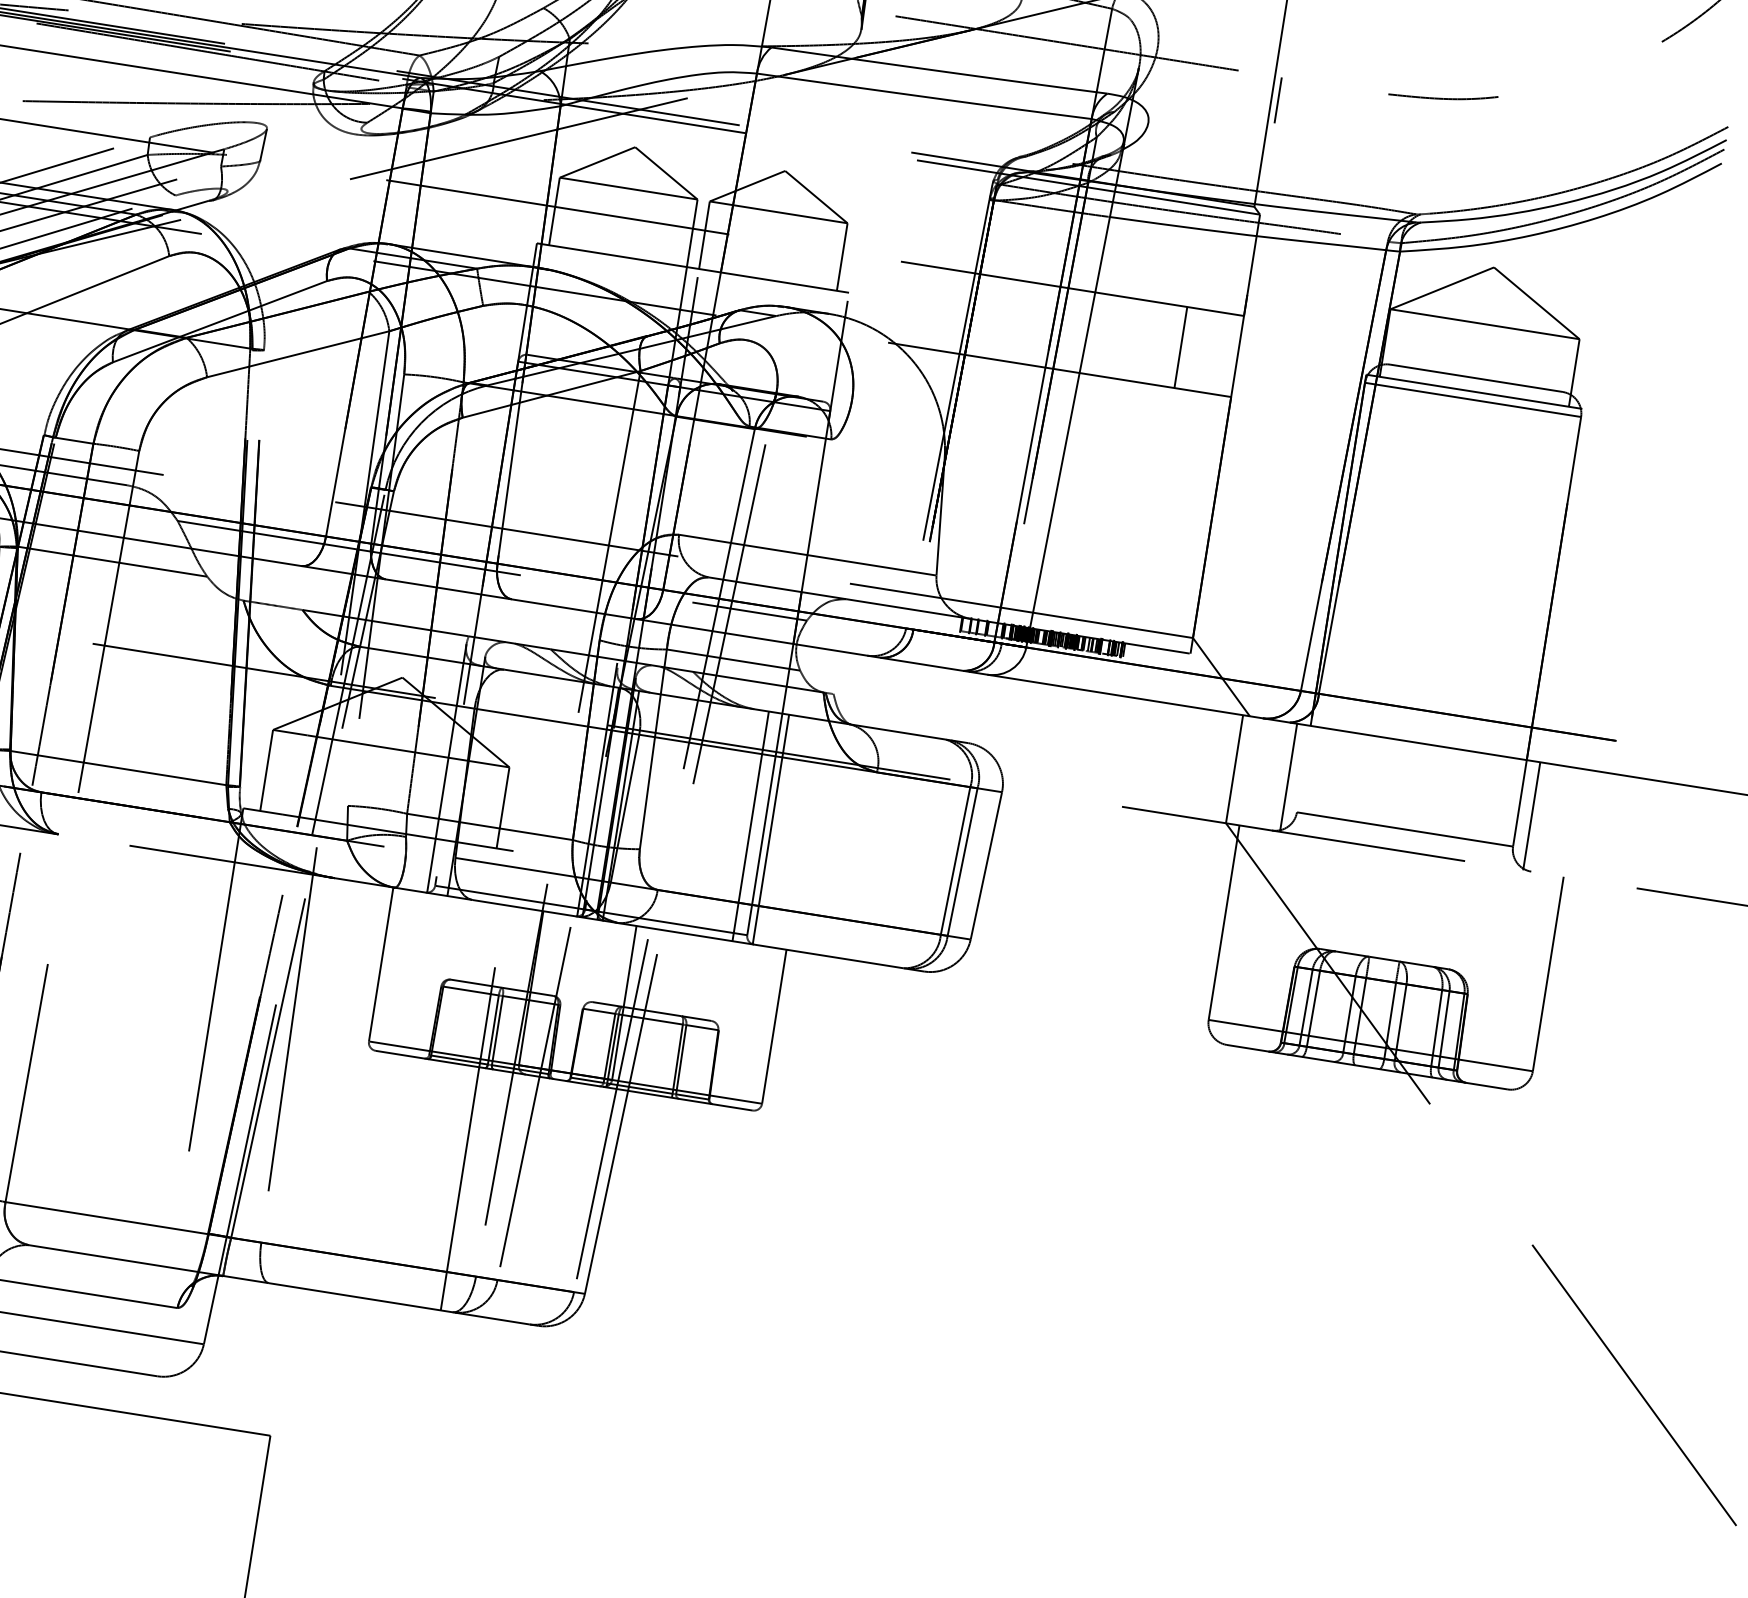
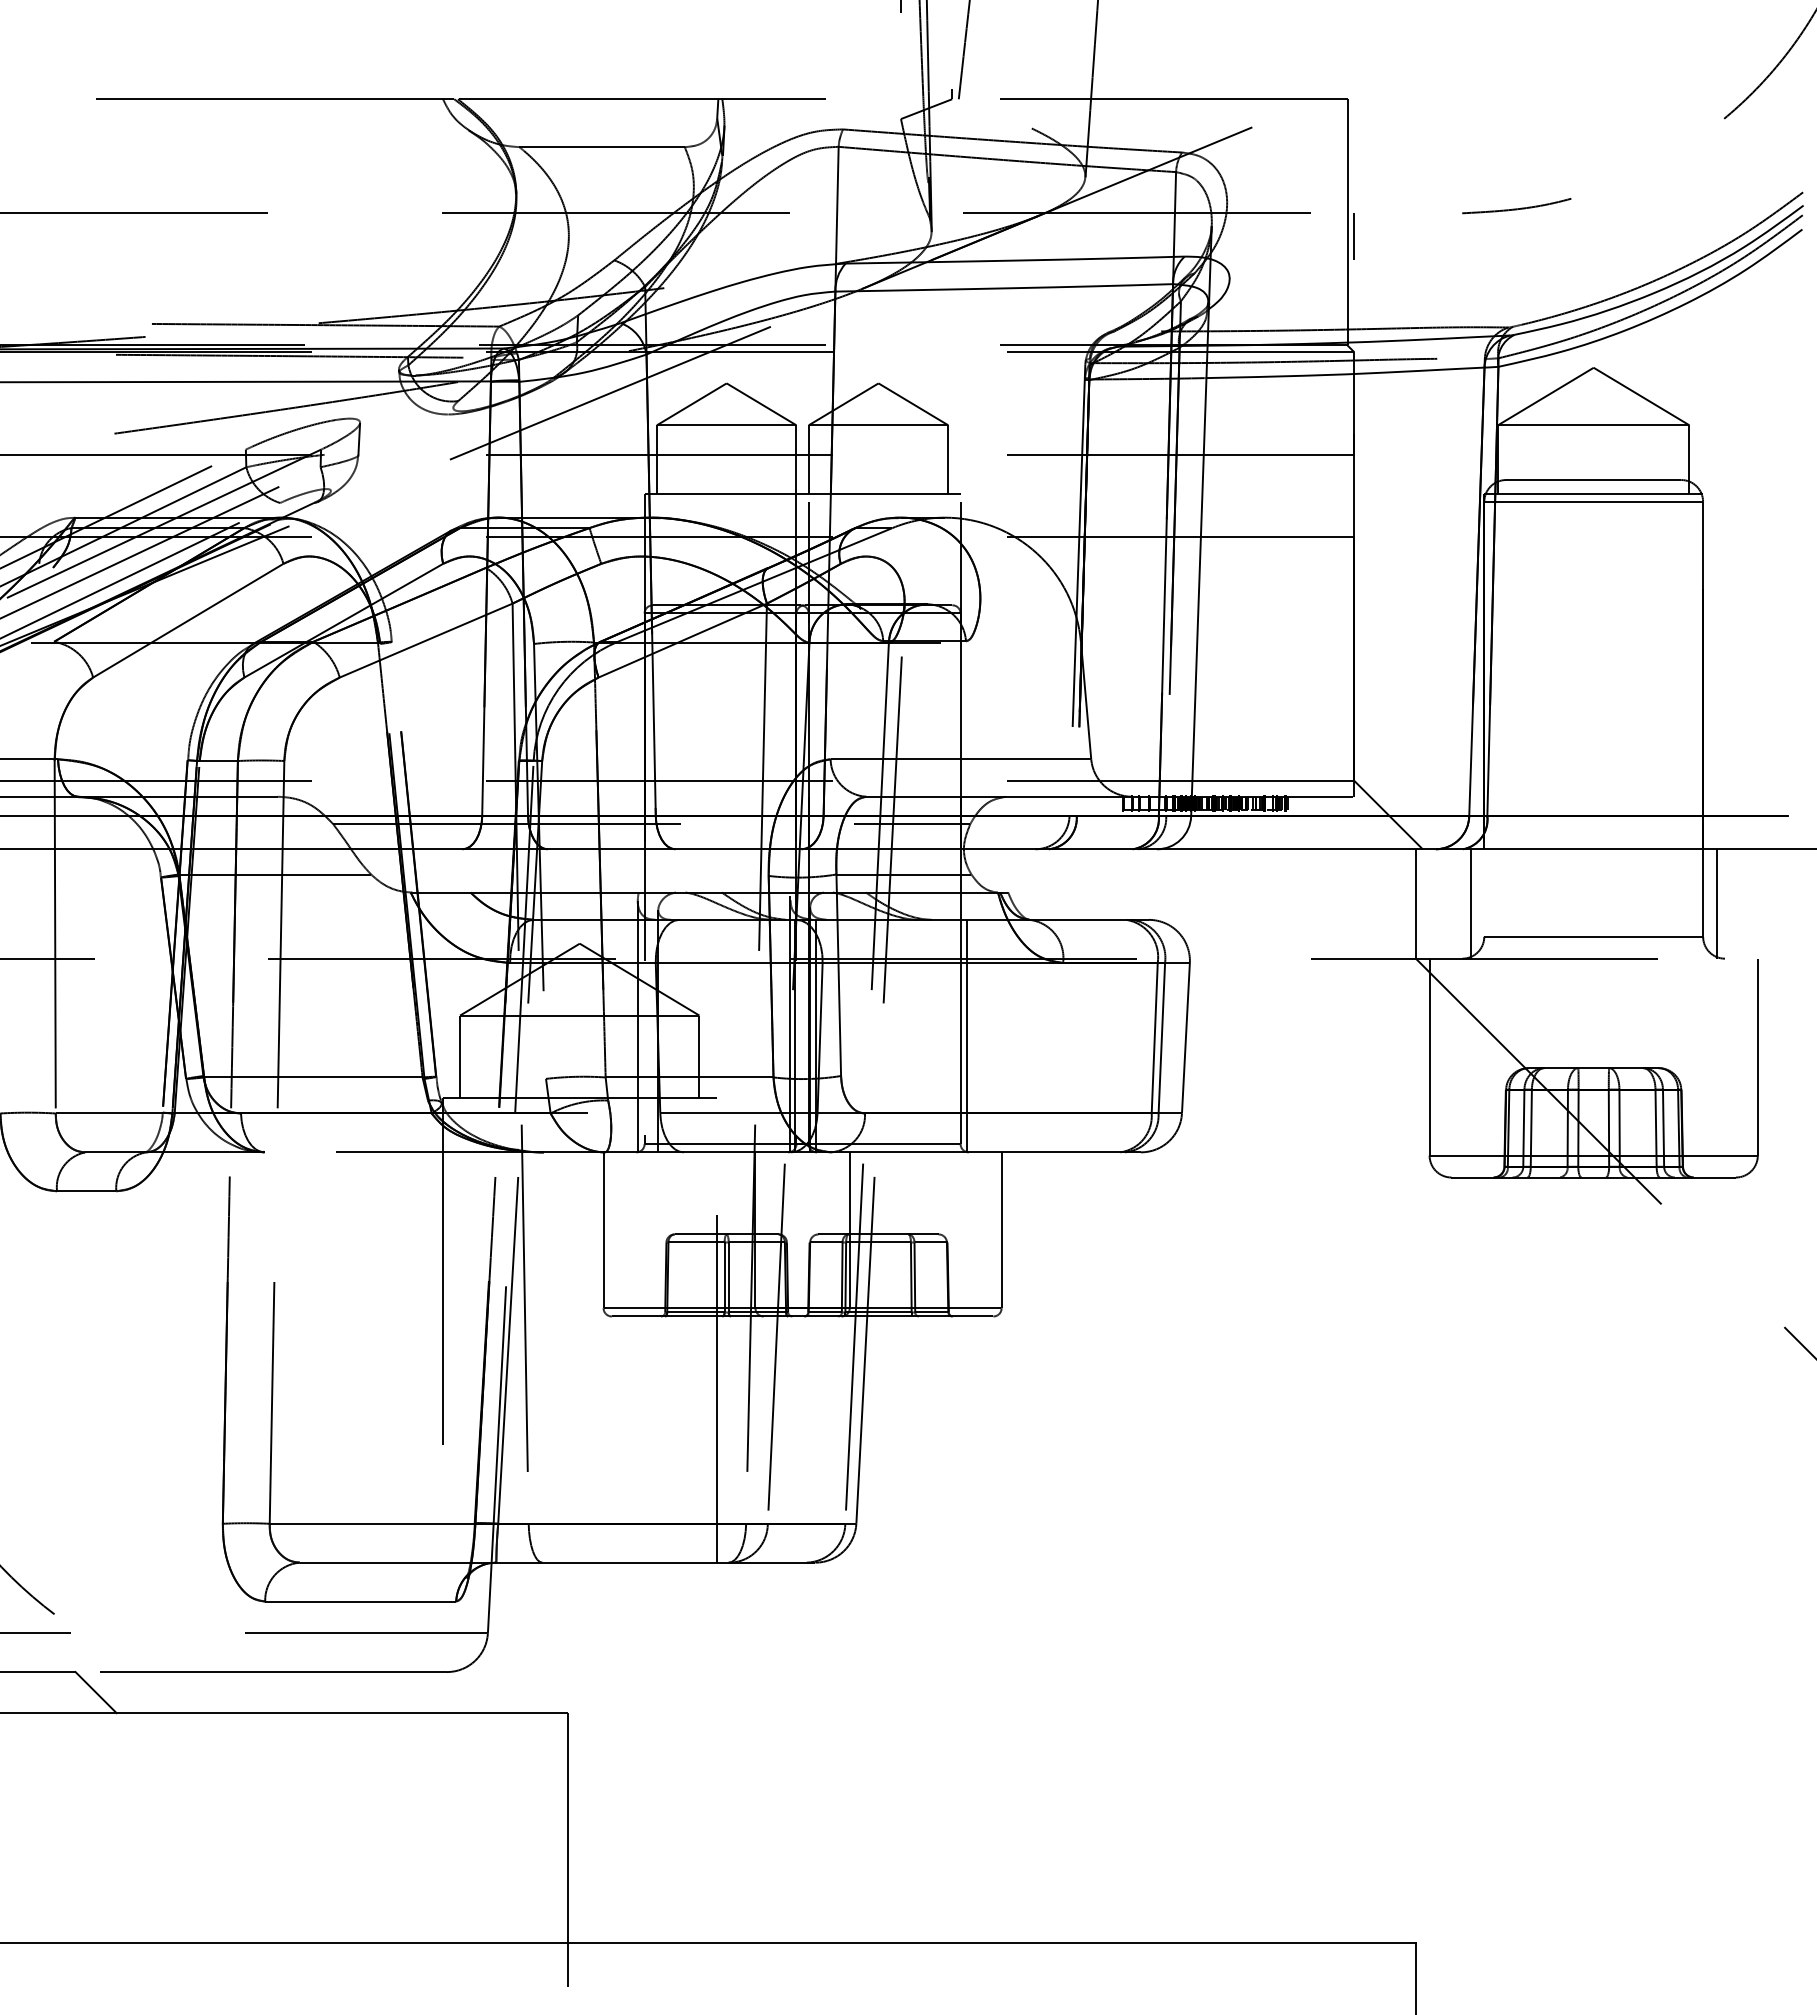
line: (1180, 347) -> (1296, 495), removed
line: (750, 825) -> (946, 1035), removed

